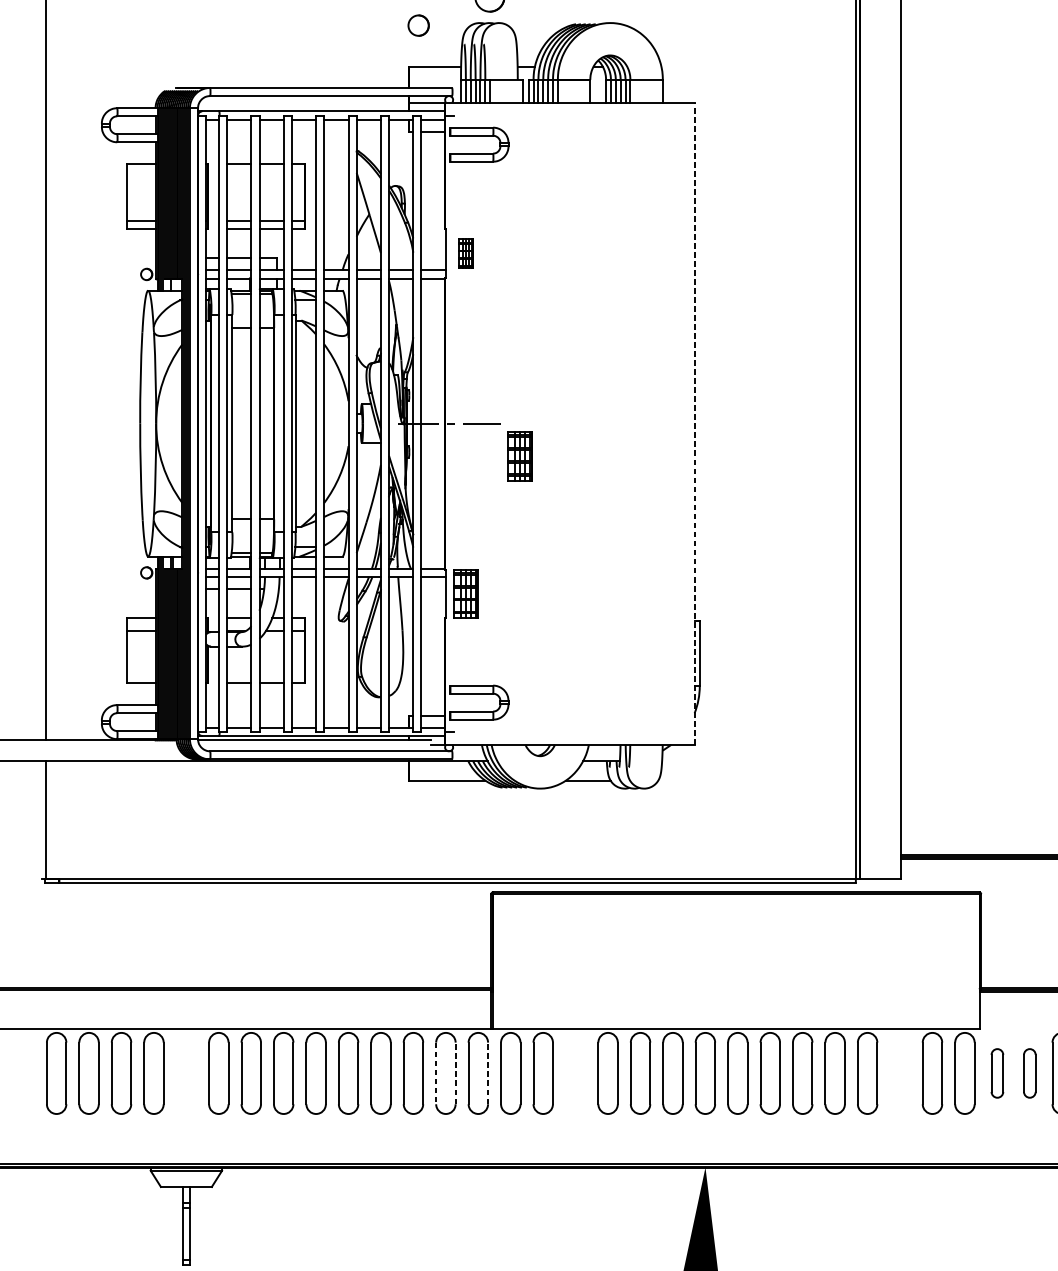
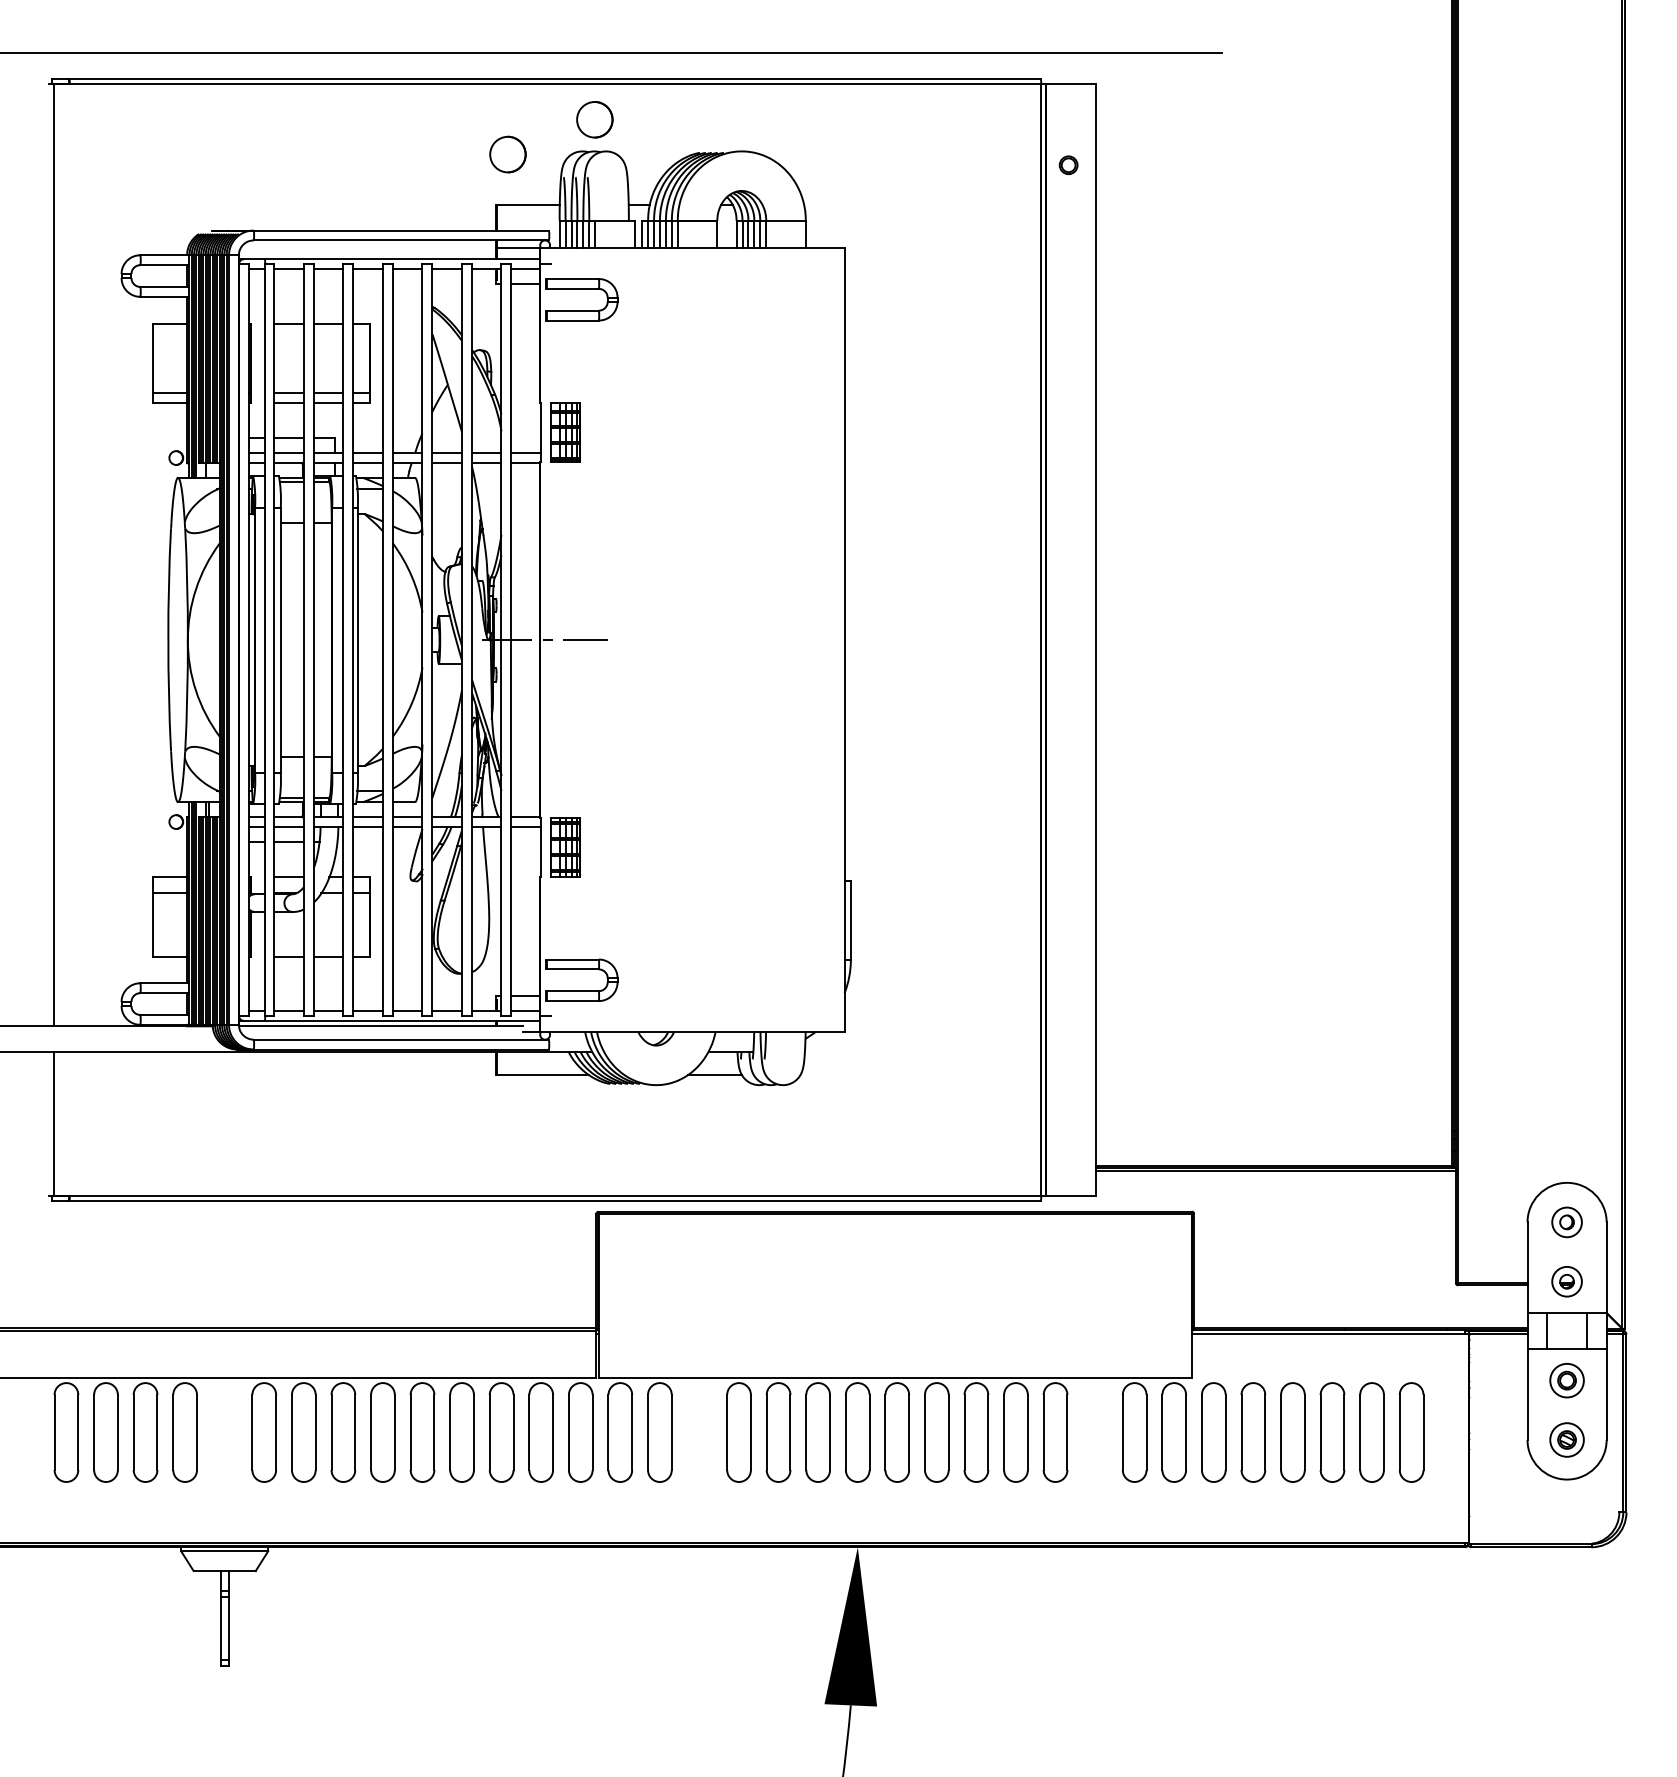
part: (418, 25) -> (507, 154), size x1.43
part: (878, 34) -> (1068, 165), added
part: (465, 253) -> (565, 432), size x1.67
line: (694, 424) -> (844, 640), dashed -> solid
part: (519, 456) -> (631, 679), removed
line: (436, 1073) -> (529, 1432), dashed -> solid
line: (455, 1073) -> (553, 1432), dashed -> solid
line: (487, 1073) -> (592, 1432), dashed -> solid
part: (997, 1073) -> (1213, 1432), size x1.67
part: (1029, 1073) -> (1253, 1432), size x1.67

